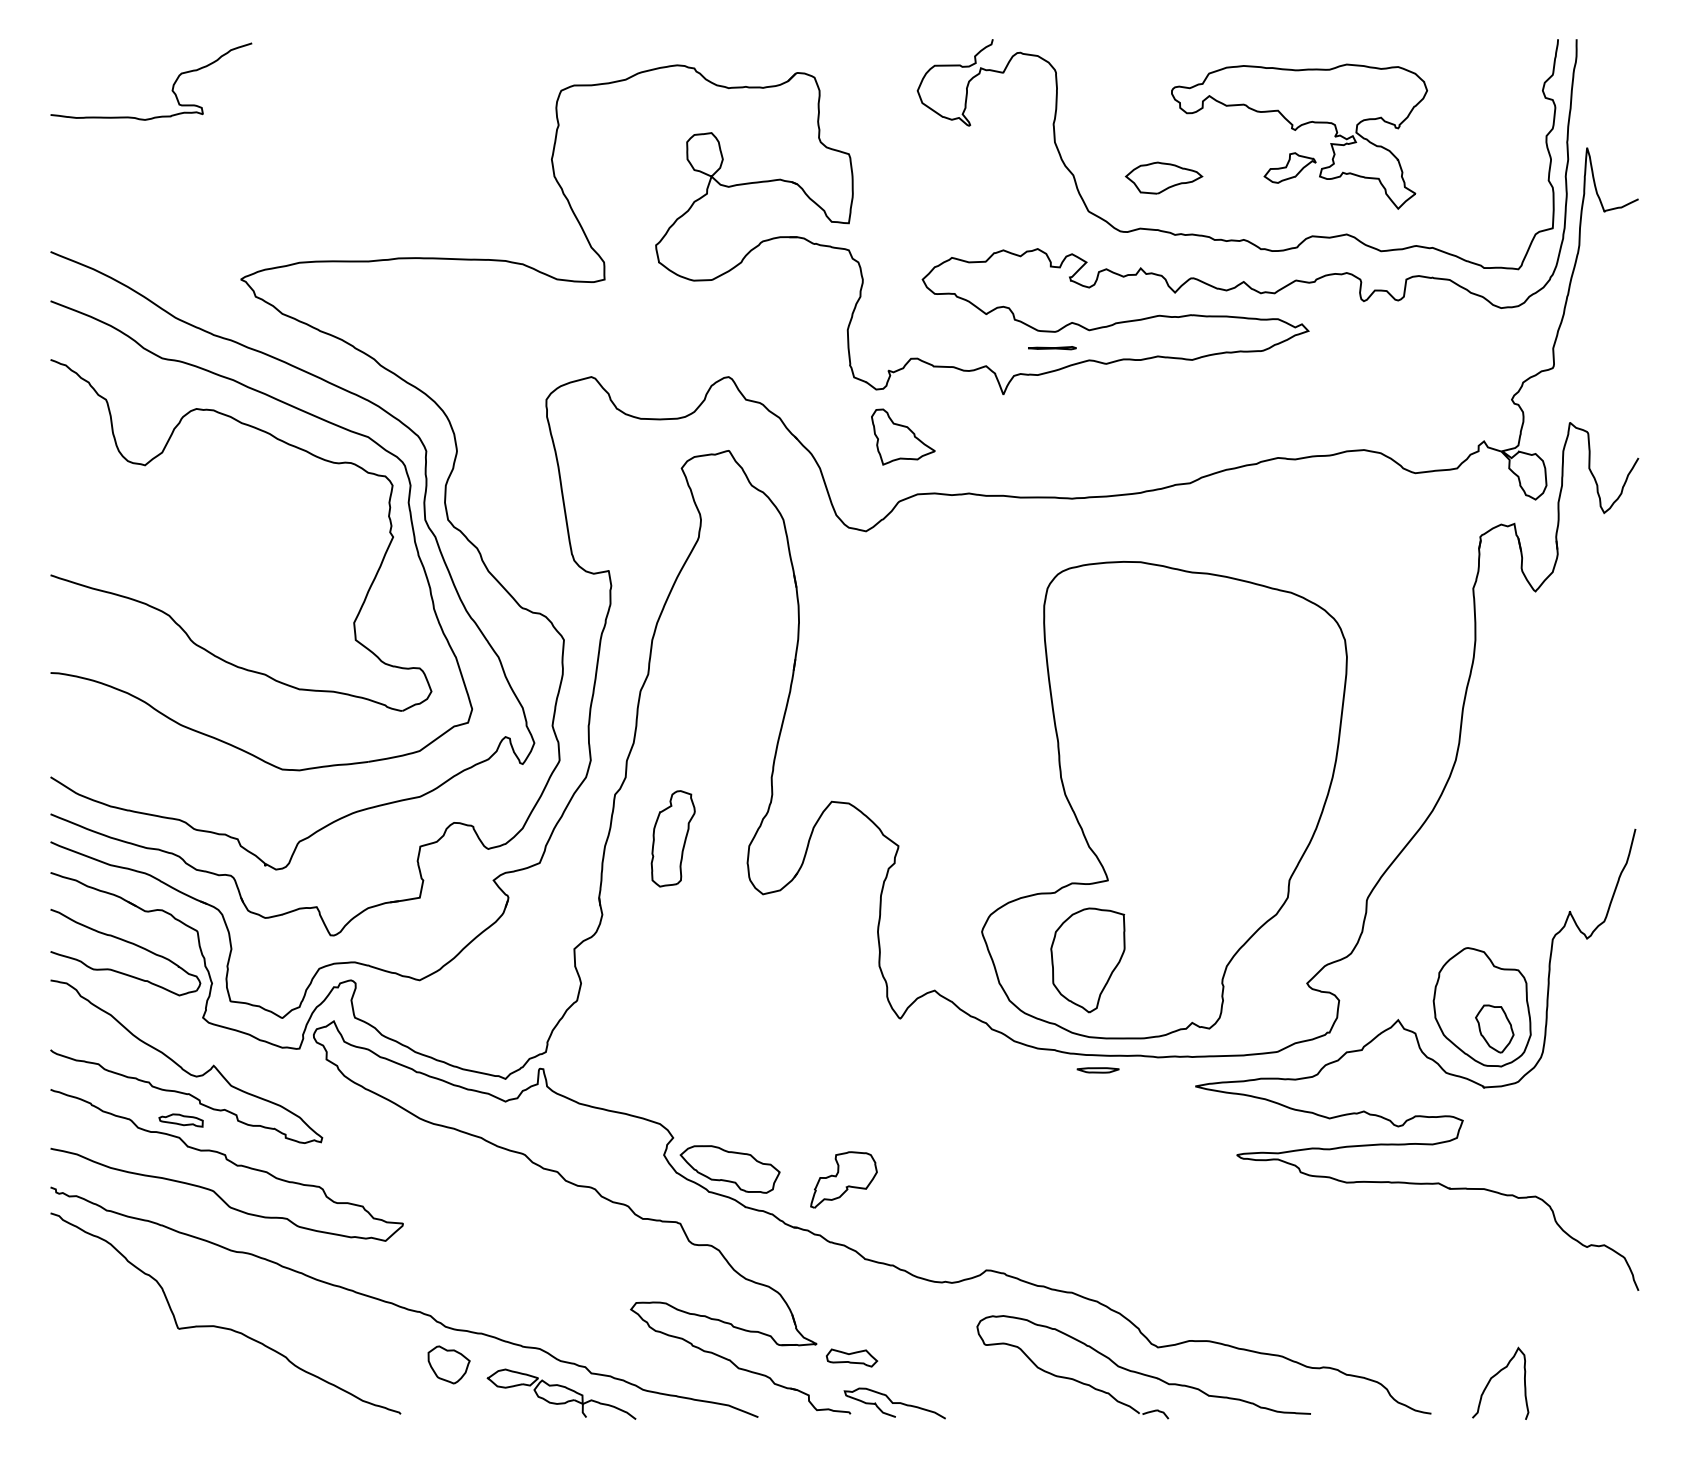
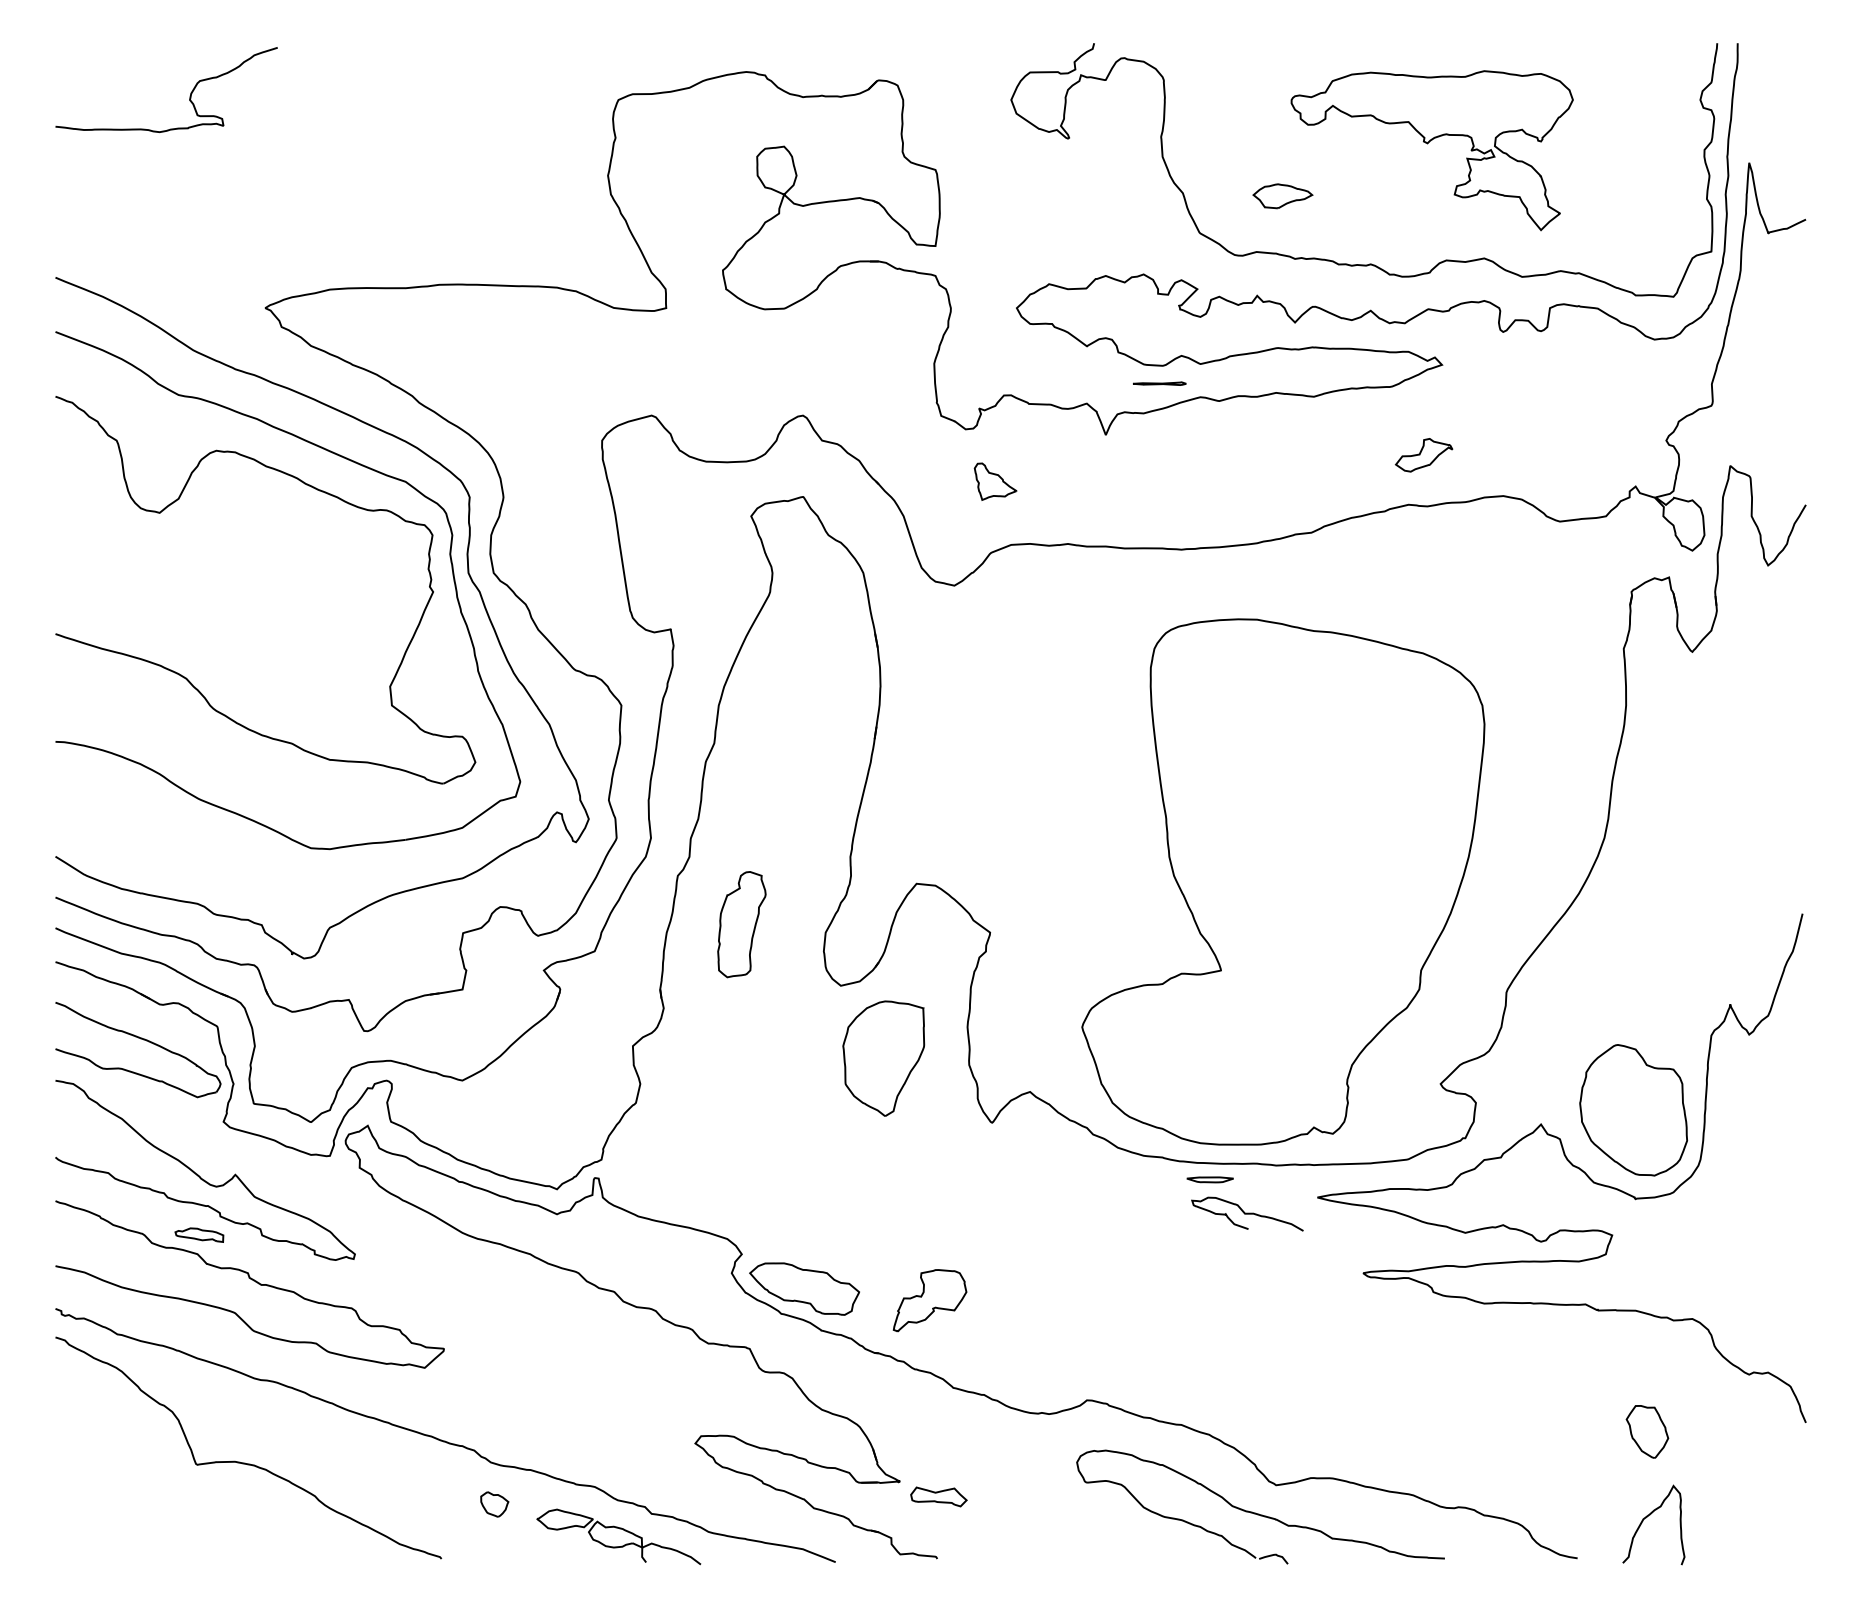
part: (1289, 167) -> (1423, 454), moved
part: (1163, 177) -> (1282, 195), size x0.7
part: (903, 436) -> (995, 481), size x0.6
part: (1087, 960) -> (883, 1058), moved
part: (1494, 1028) -> (1647, 1431), moved
part: (448, 1364) -> (494, 1504), size x0.6
curve: (894, 1403) -> (1247, 1214), moved

